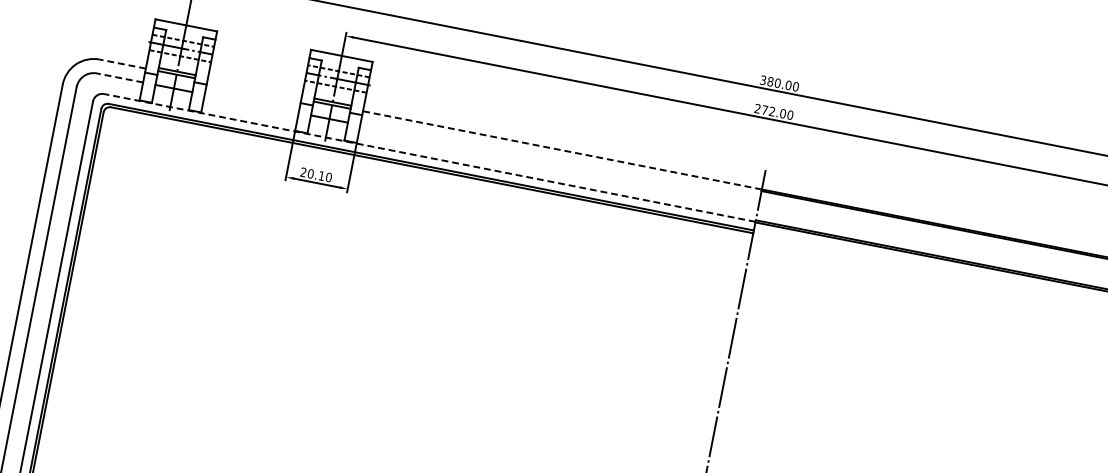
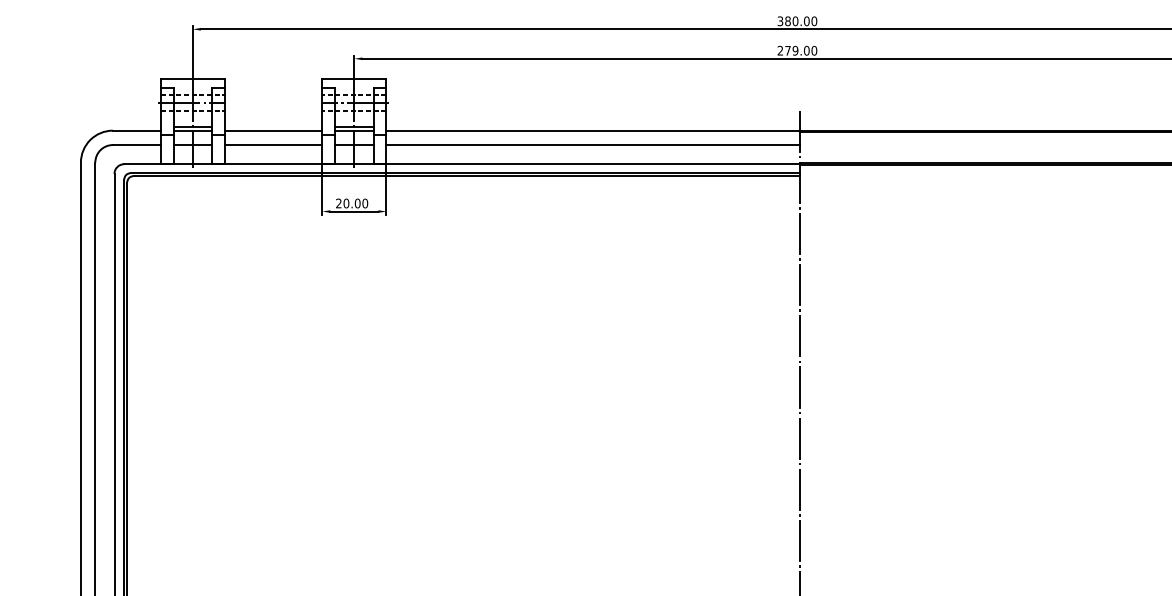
line: (122, 63) -> (136, 130), dashed -> solid
line: (119, 78) -> (136, 145), dashed -> solid
line: (254, 89) -> (273, 130), added
line: (251, 104) -> (273, 145), added
text: (772, 111) -> (795, 50), 272.00 -> 279.00
line: (561, 150) -> (592, 130), dashed -> solid
line: (429, 158) -> (461, 164), dashed -> solid
line: (559, 164) -> (593, 145), added
text: (321, 175) -> (357, 203), 20.10 -> 20.00

